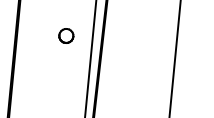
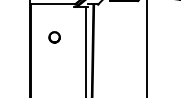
part: (66, 36) -> (54, 37), moved

